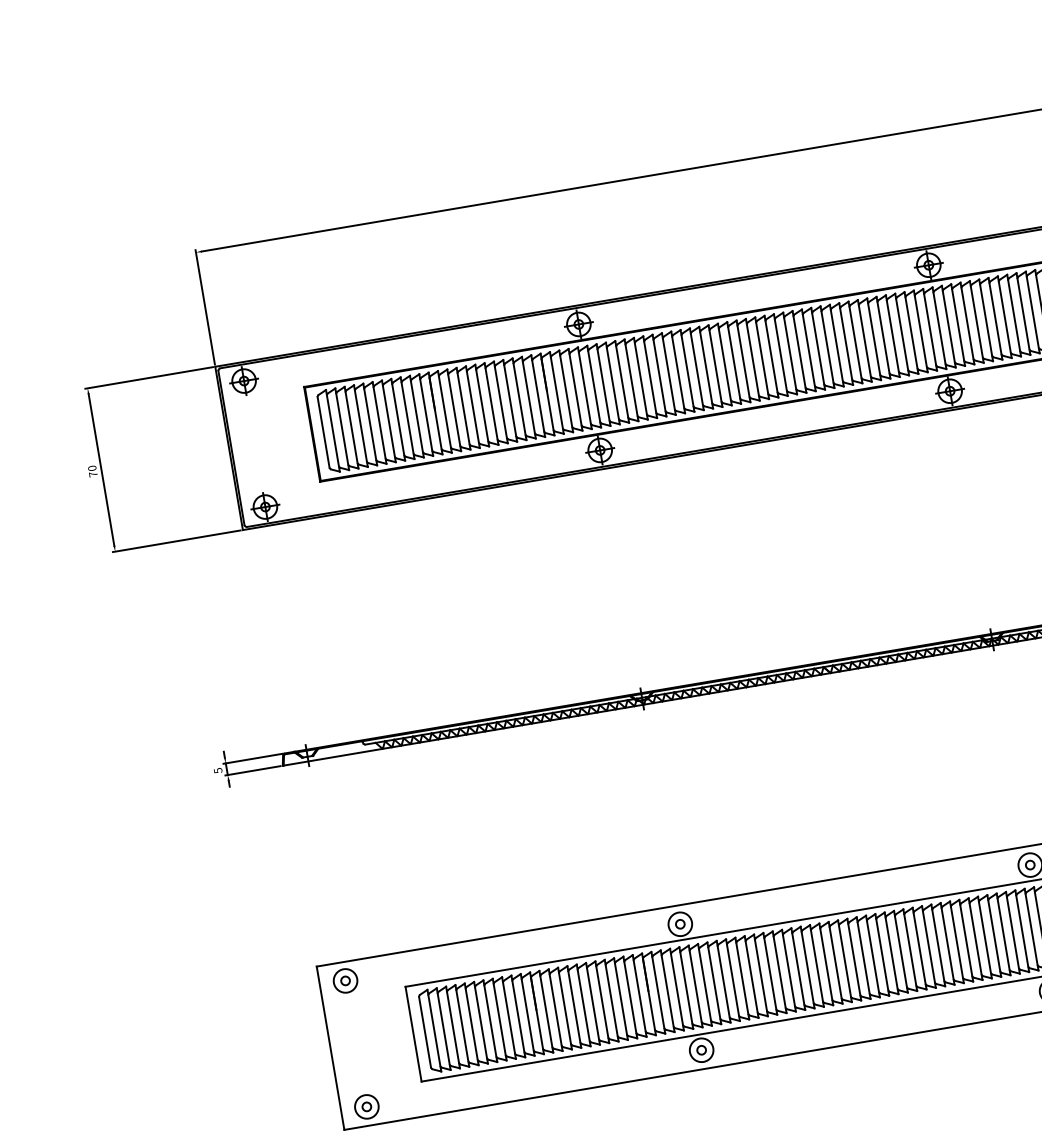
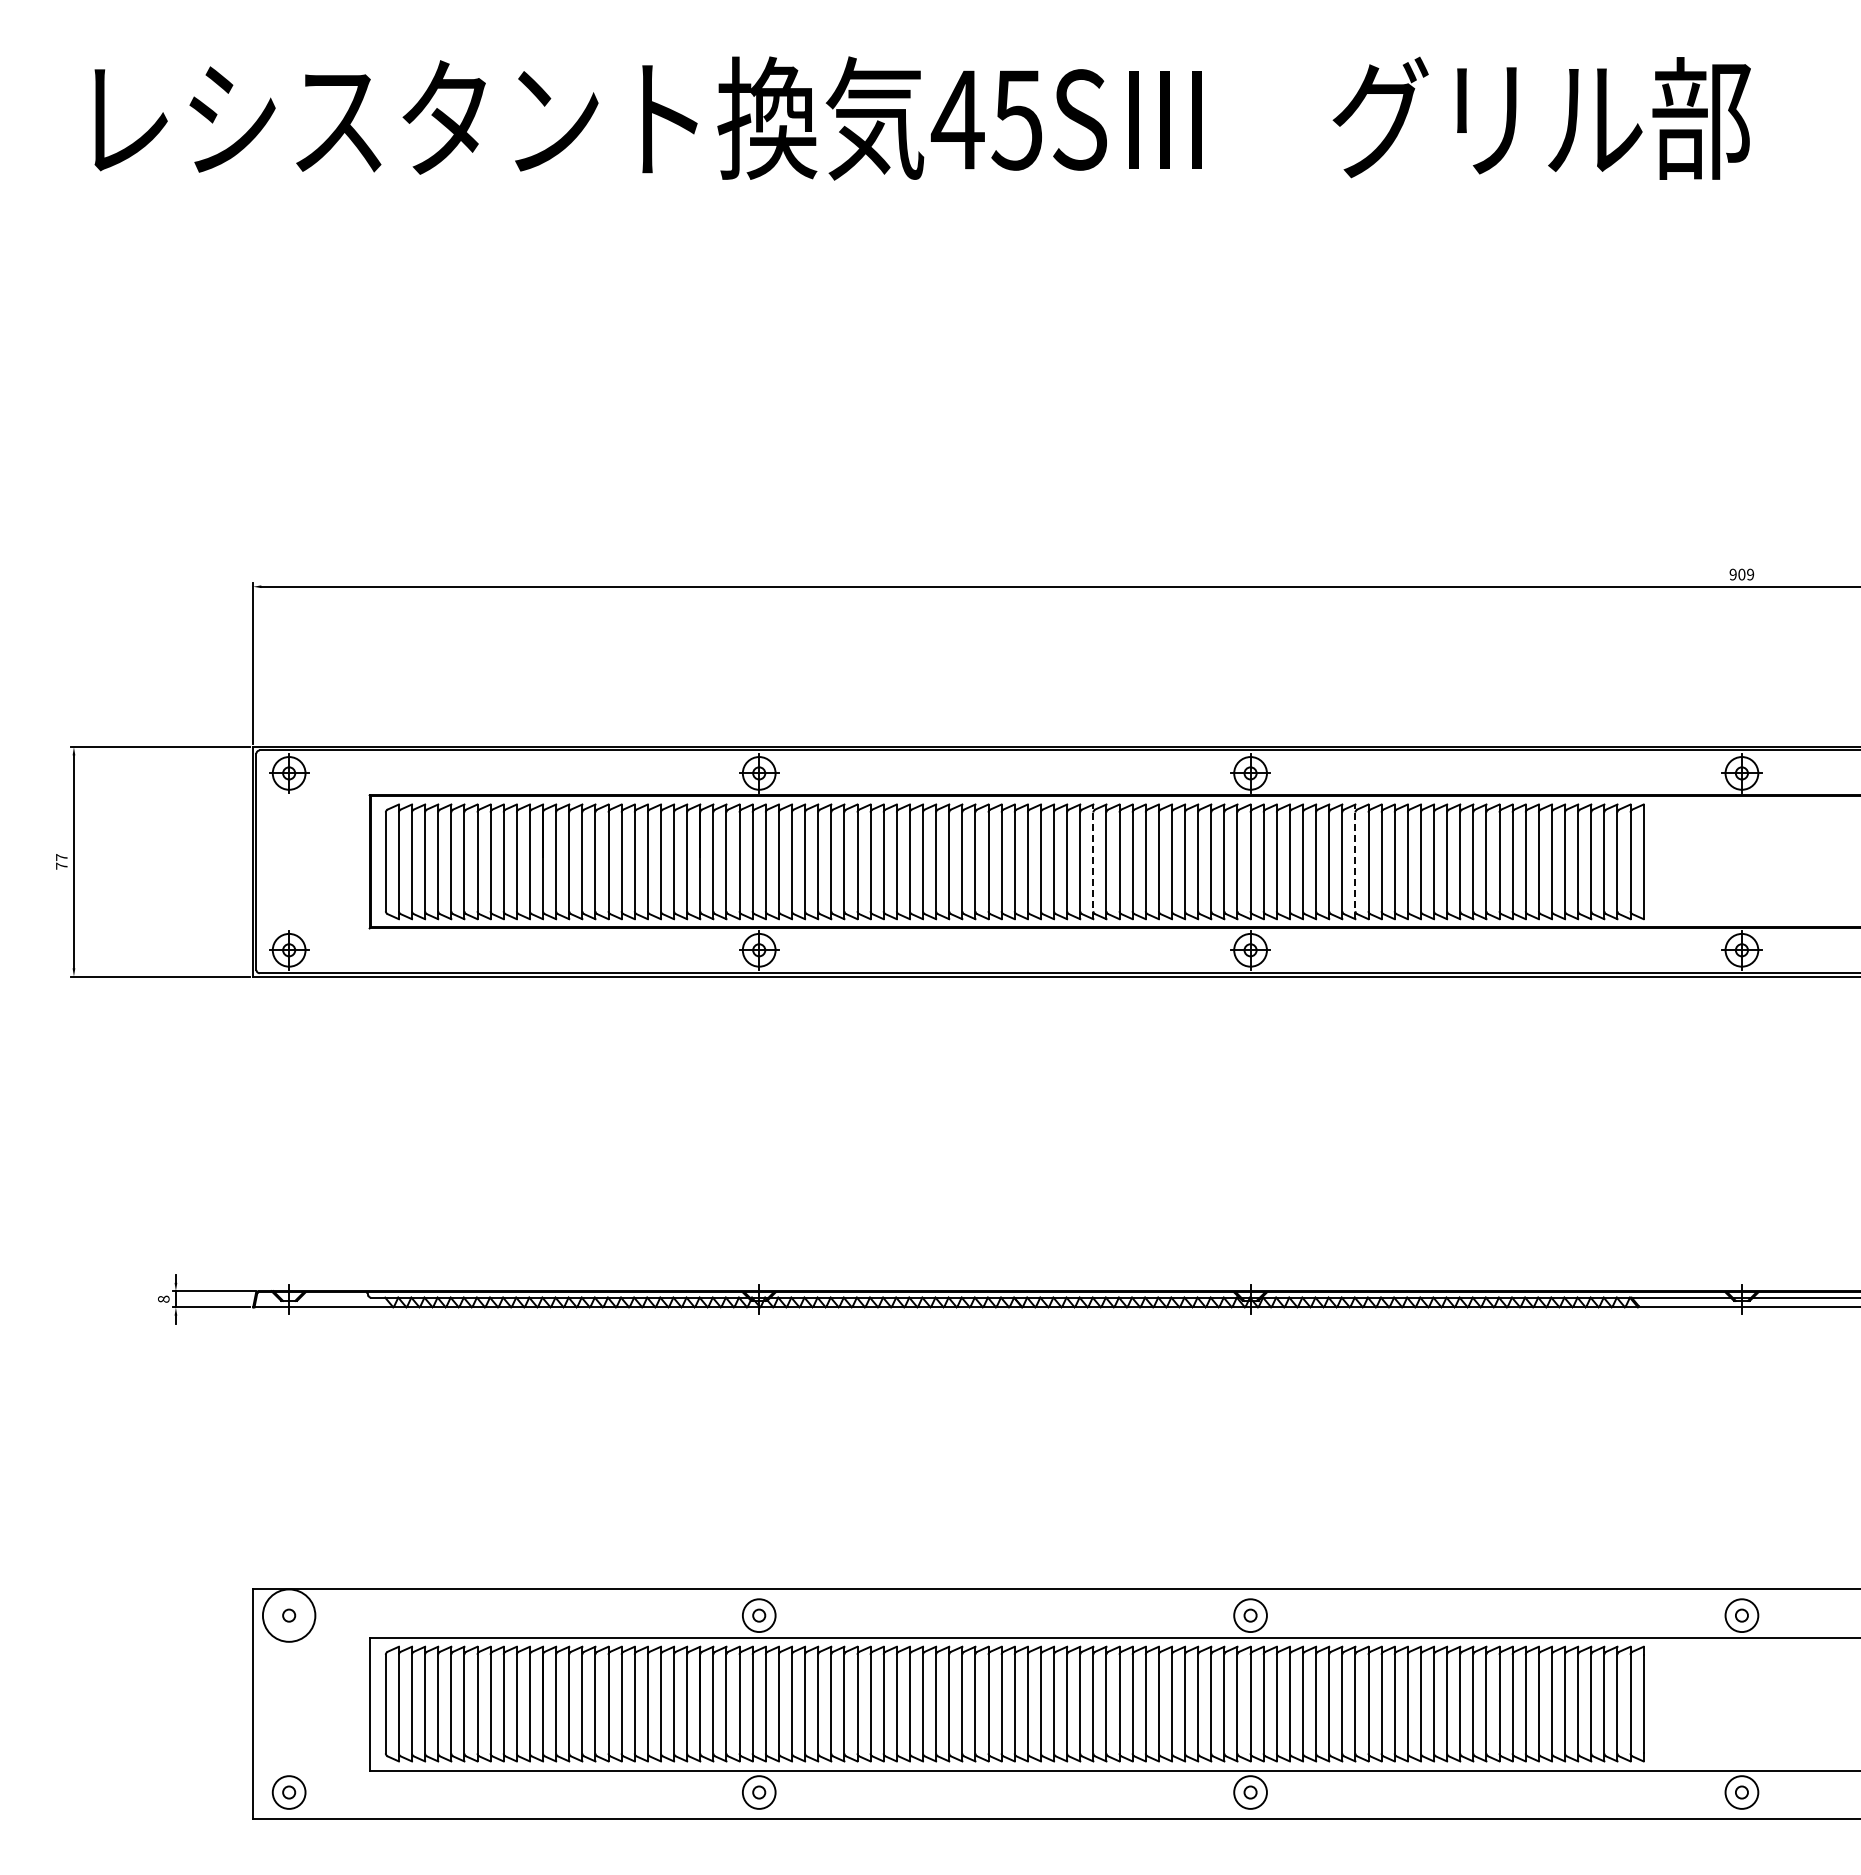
line: (1014, 315) -> (1355, 861), solid -> dashed
line: (827, 346) -> (1093, 861), solid -> dashed
text: (92, 468) -> (61, 857), 70 -> 77
text: (217, 770) -> (163, 1298), 5 -> 8
circle: (345, 980) -> (288, 1615), size x1.6

